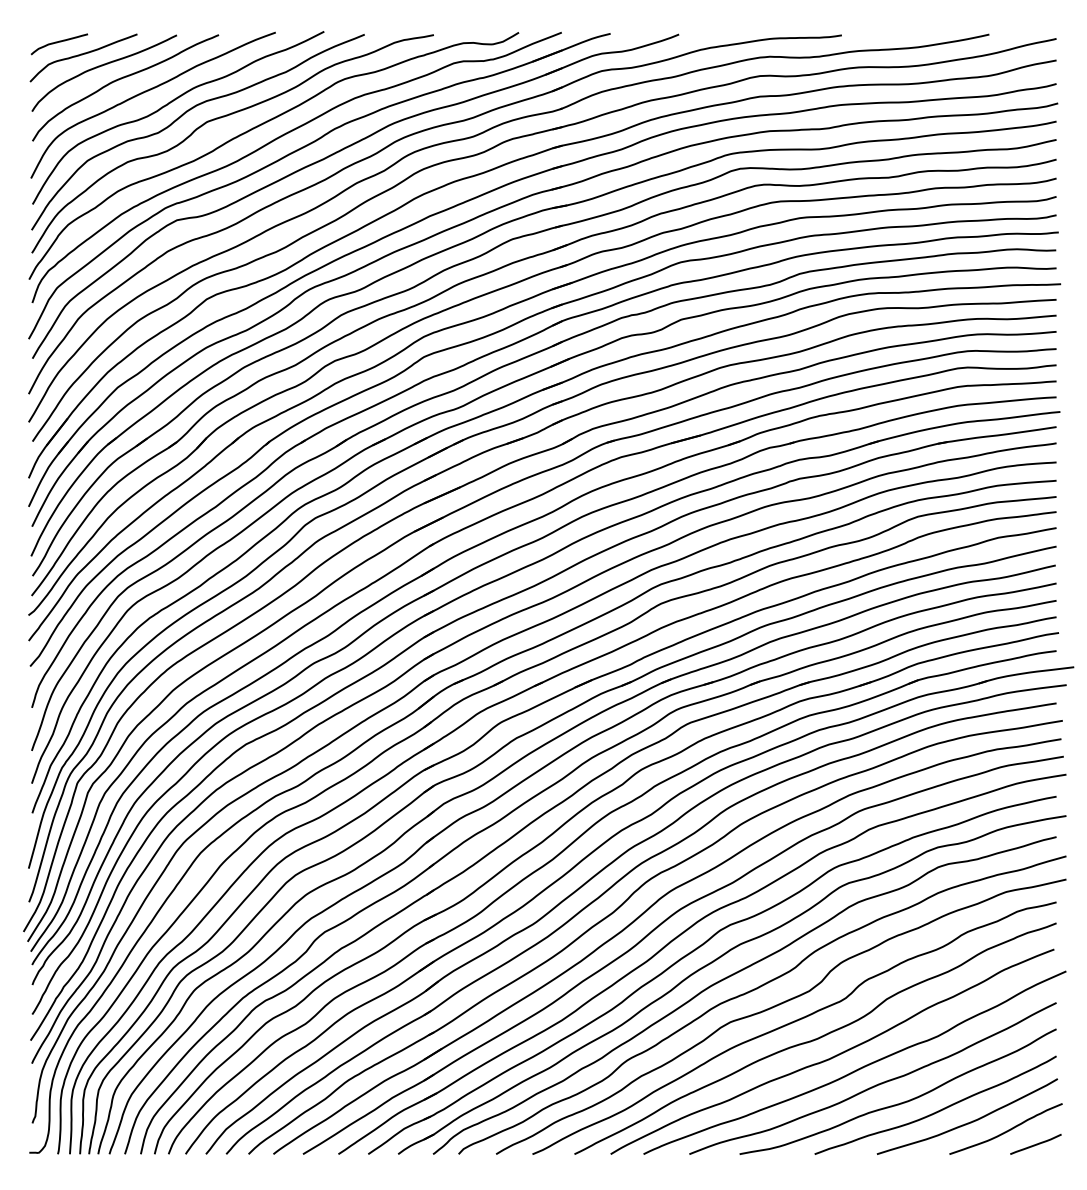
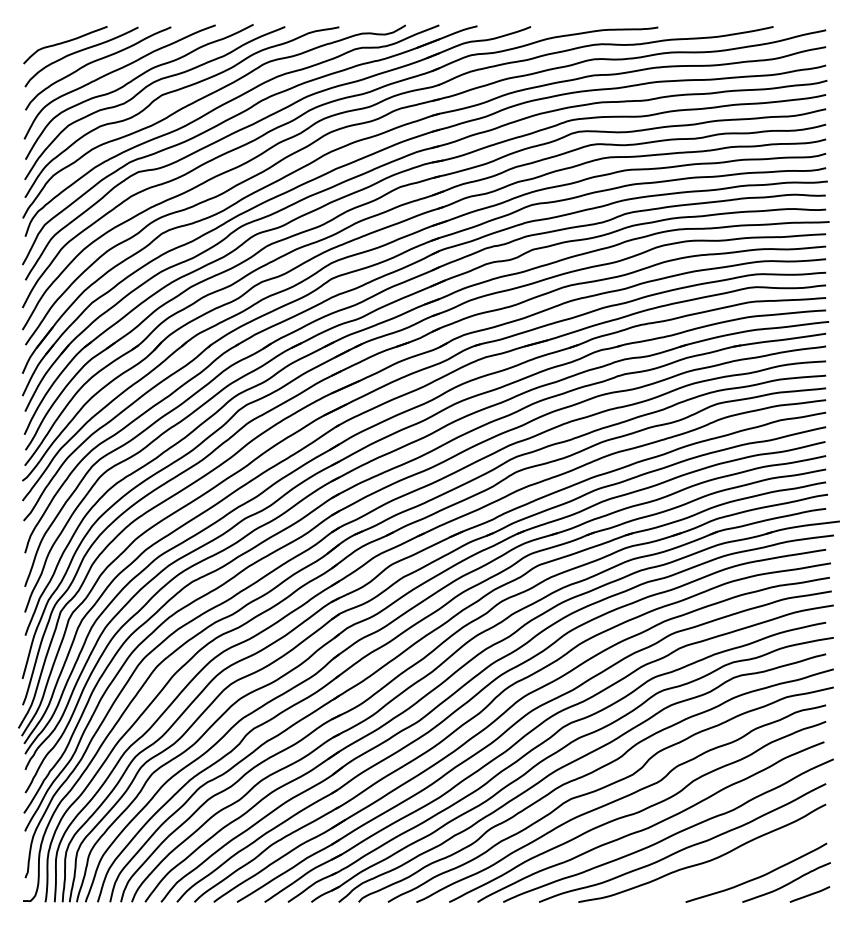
curve: (59, 42) -> (46, 33), removed
curve: (938, 1110) -> (733, 868), removed

